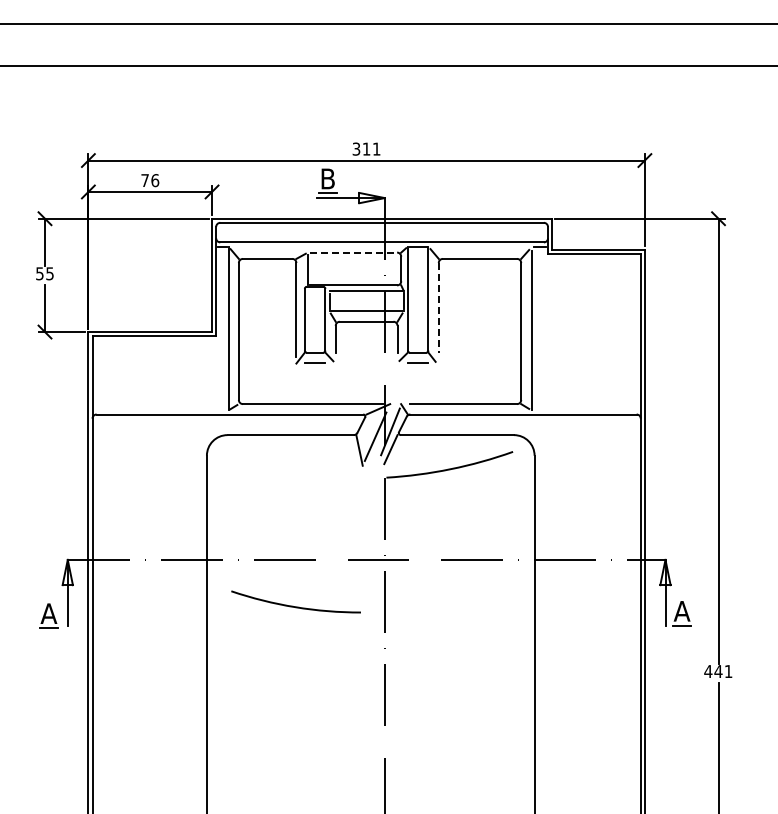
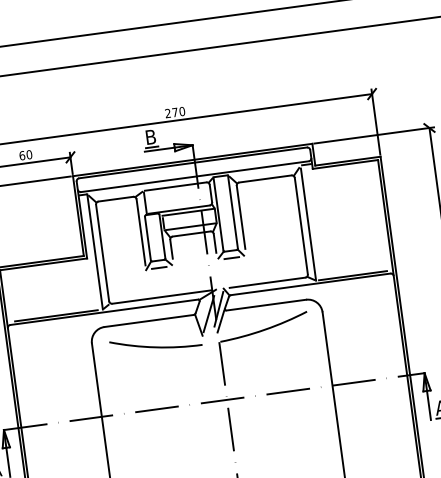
text: (366, 148) -> (175, 112), 311 -> 270
text: (150, 180) -> (26, 155), 76 -> 60
line: (353, 252) -> (175, 186), dashed -> solid
line: (438, 307) -> (240, 217), dashed -> solid
line: (162, 410) -> (56, 315), added
line: (583, 410) -> (352, 275), added
arc: (293, 605) -> (154, 346), moved

